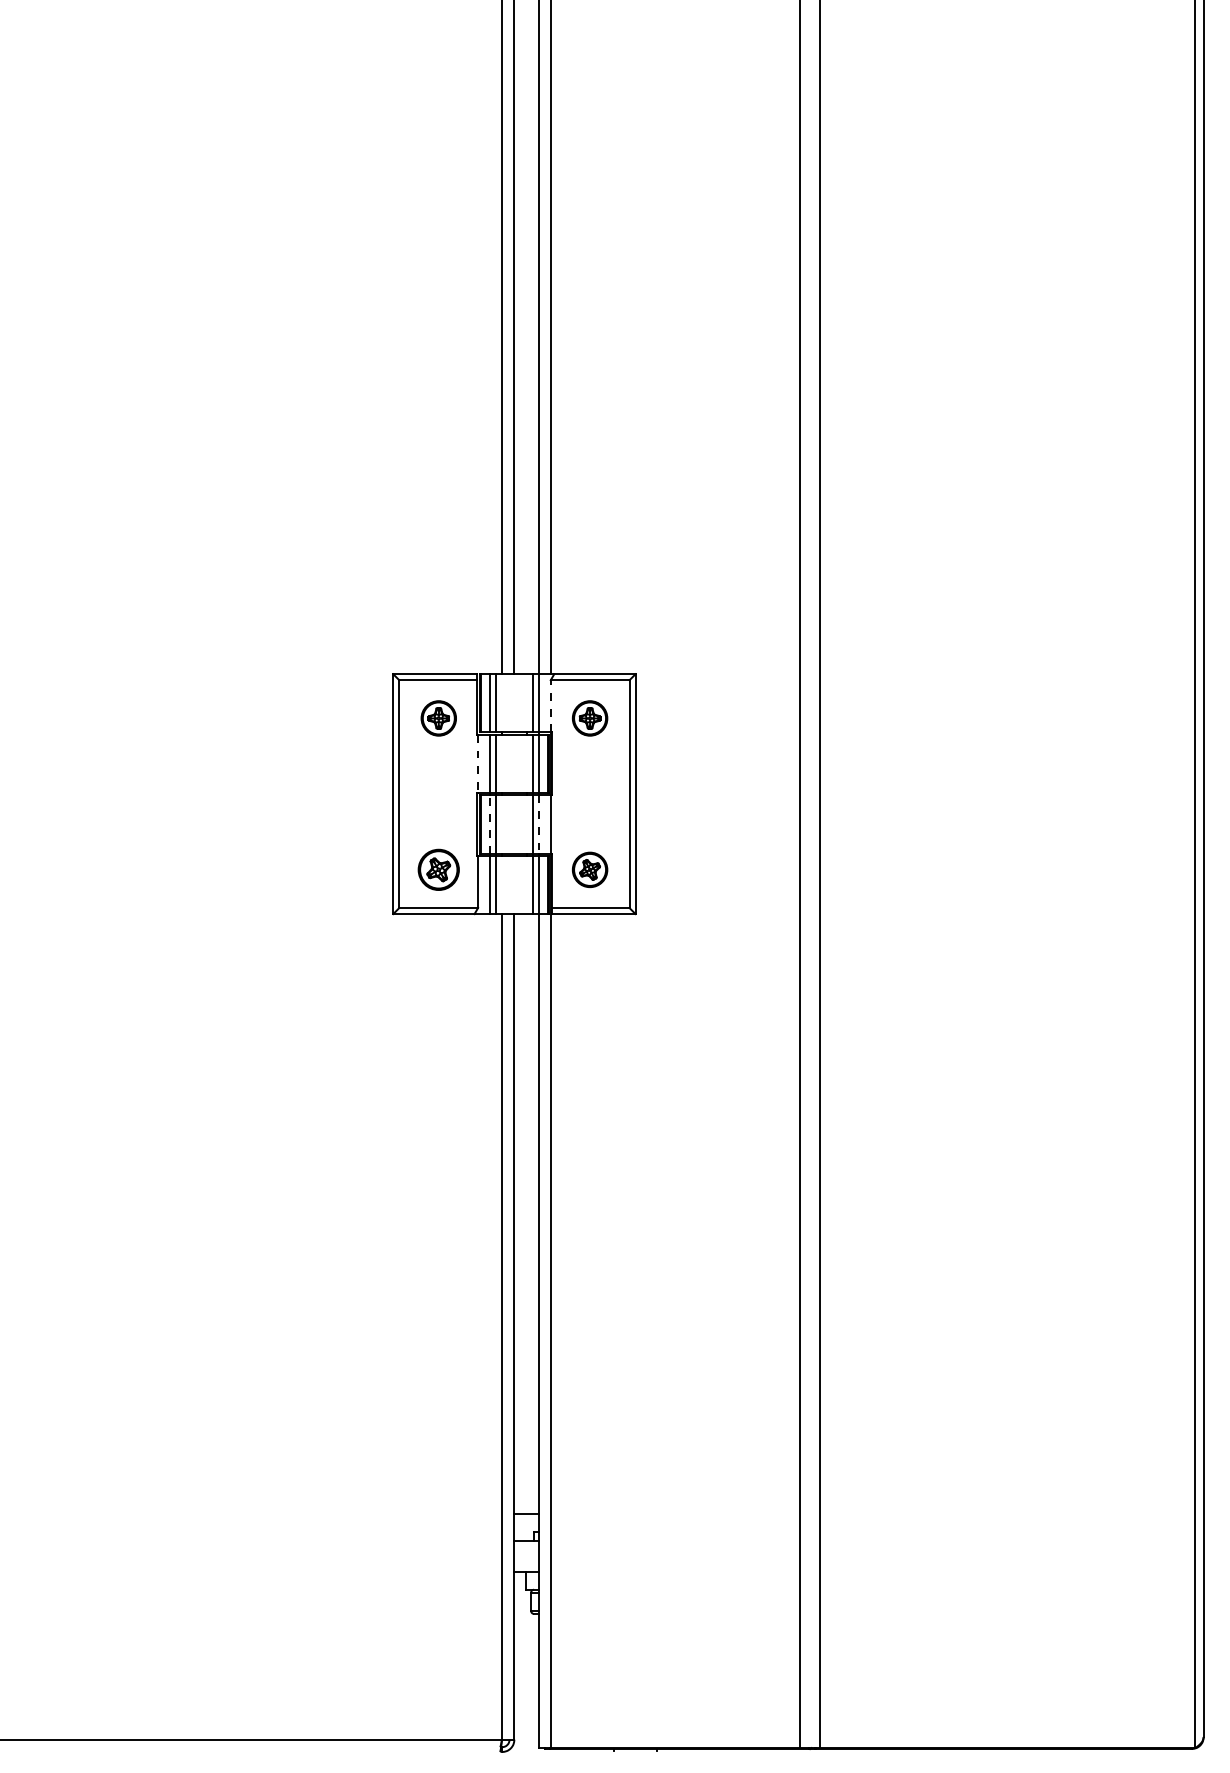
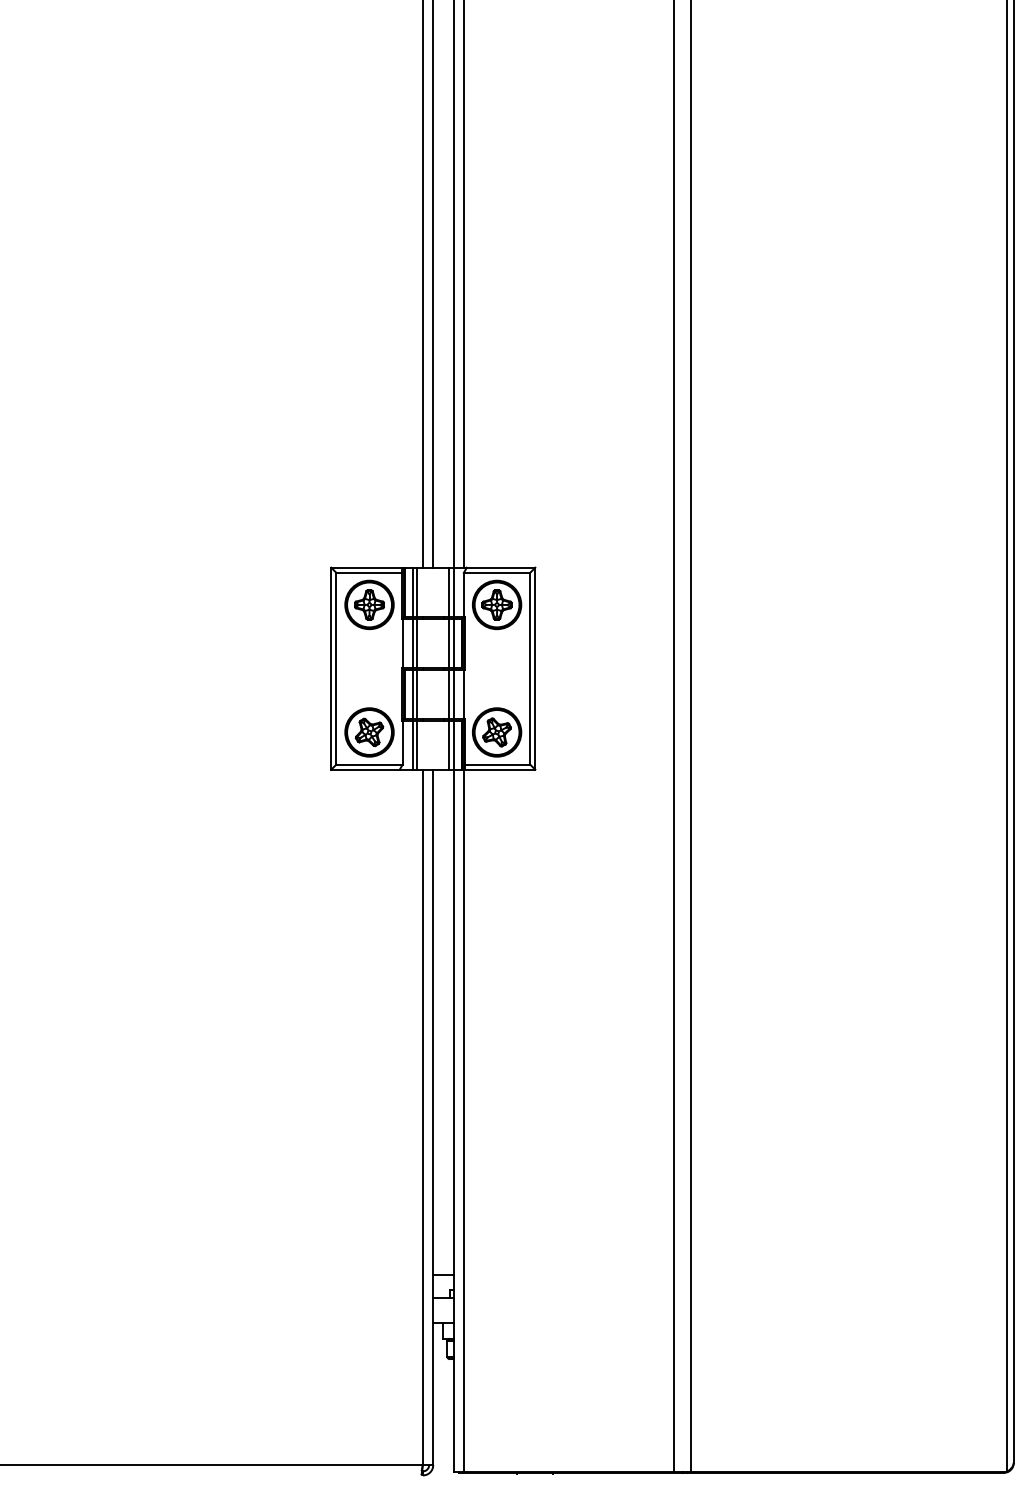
line: (550, 705) -> (463, 594), dashed -> solid
part: (438, 718) -> (369, 605), size x1.67
part: (589, 718) -> (496, 605), size x1.67
line: (478, 764) -> (403, 643), dashed -> solid
line: (490, 823) -> (413, 693), dashed -> solid
line: (538, 824) -> (453, 694), dashed -> solid
part: (438, 869) -> (369, 732), size x1.43
part: (589, 869) -> (496, 732), size x1.67

